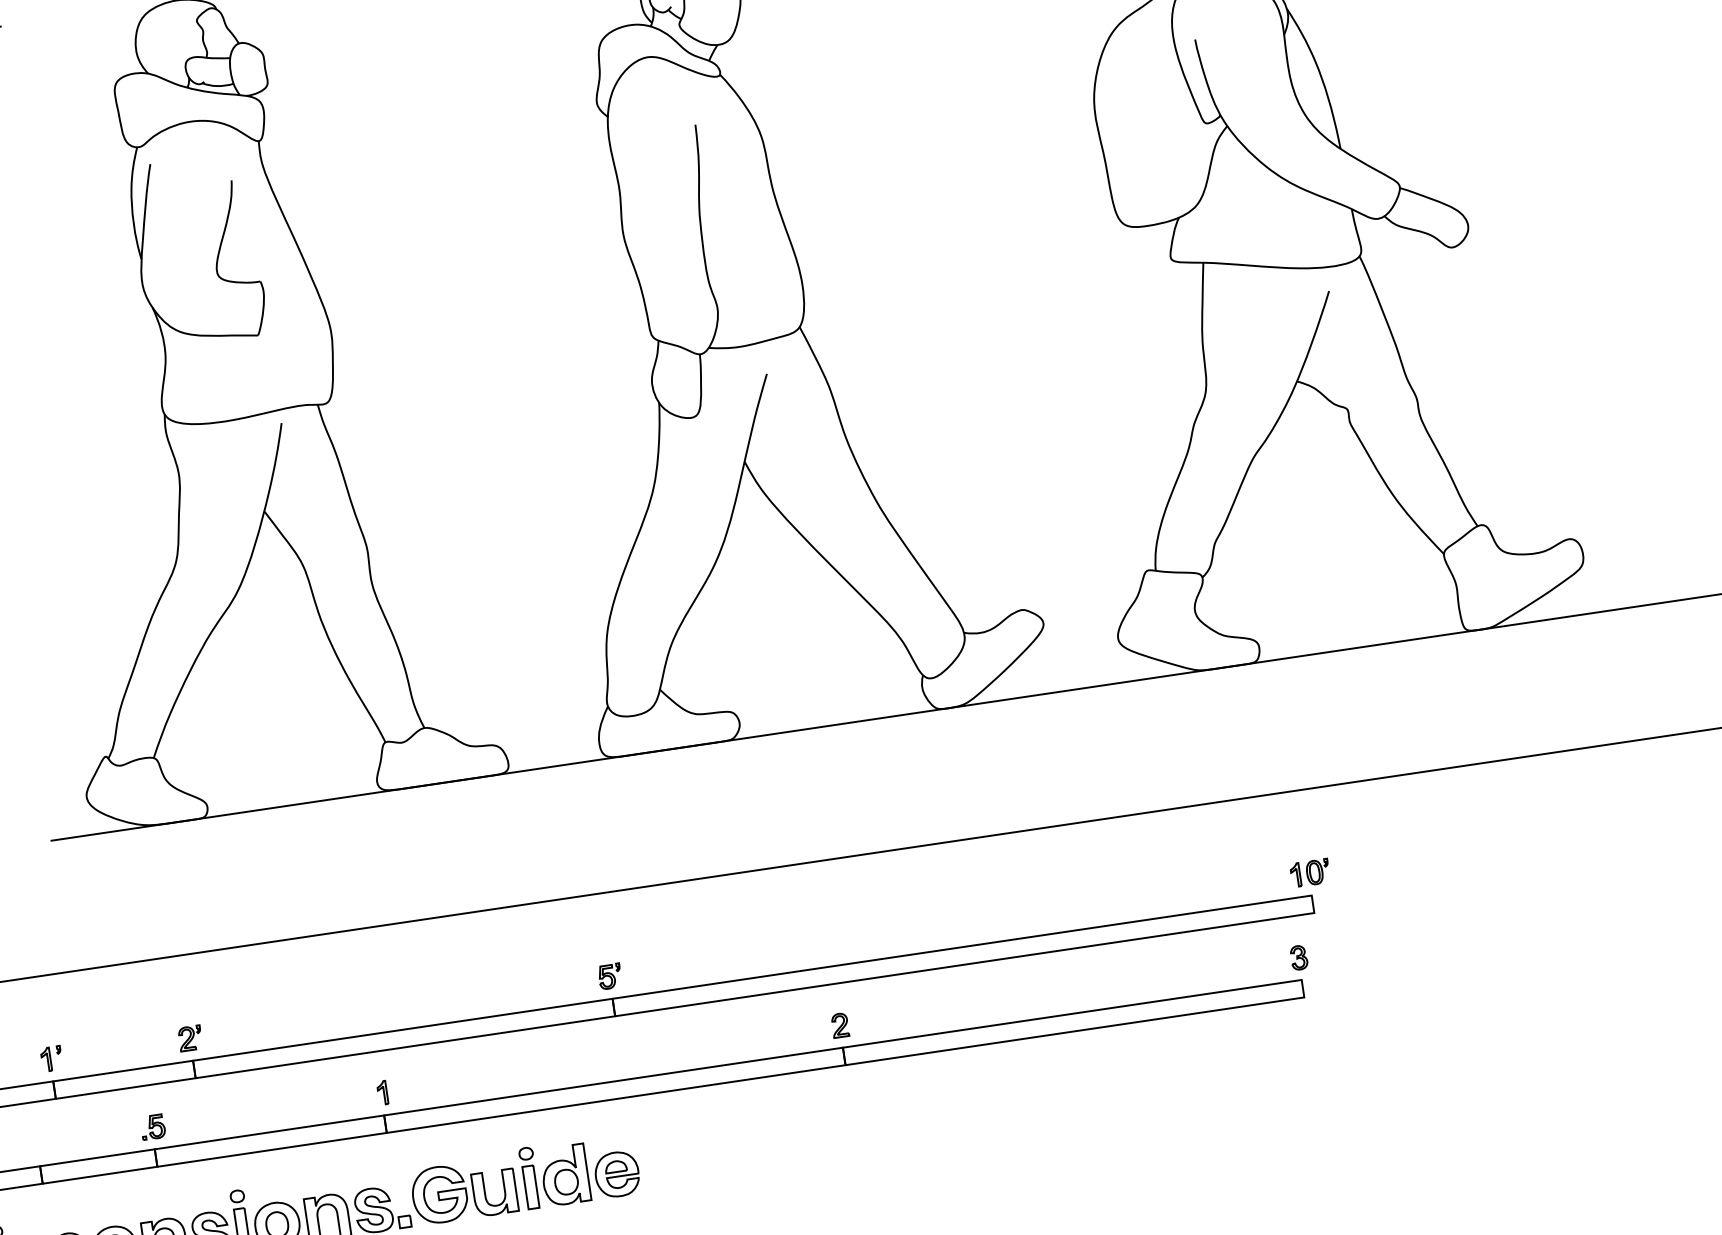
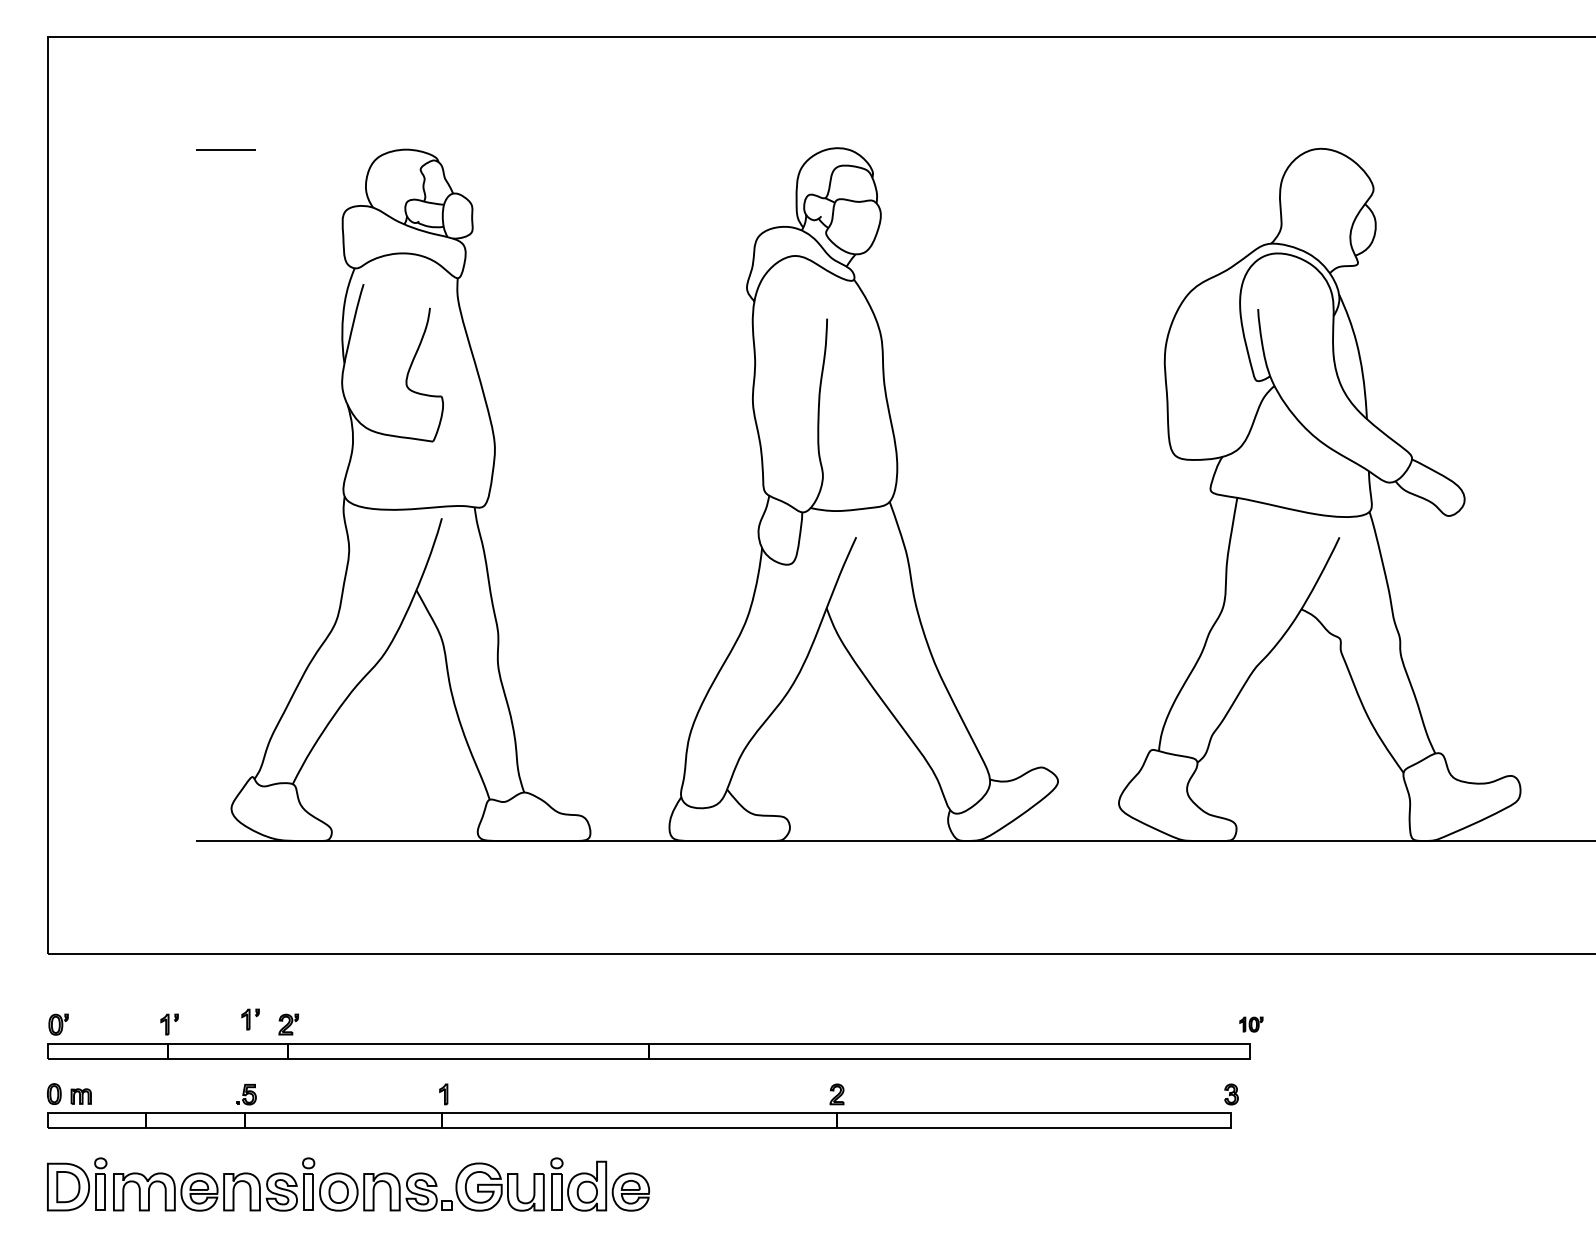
part: (1310, 872) -> (1251, 1024), size x0.7
part: (610, 976) -> (649, 1024), removed
part: (144, 1039) -> (250, 1019), added

